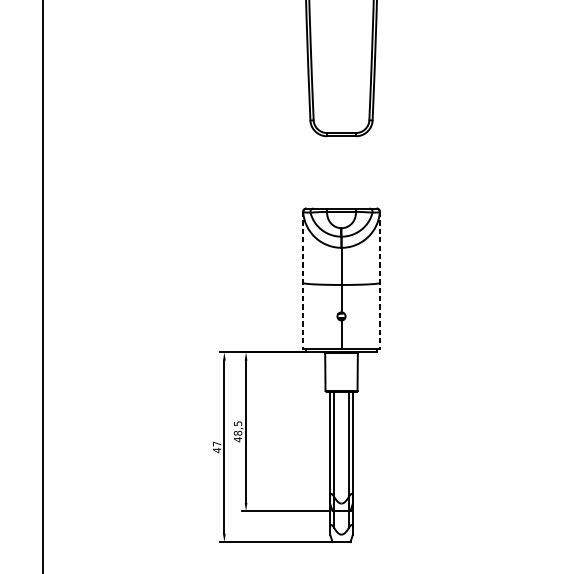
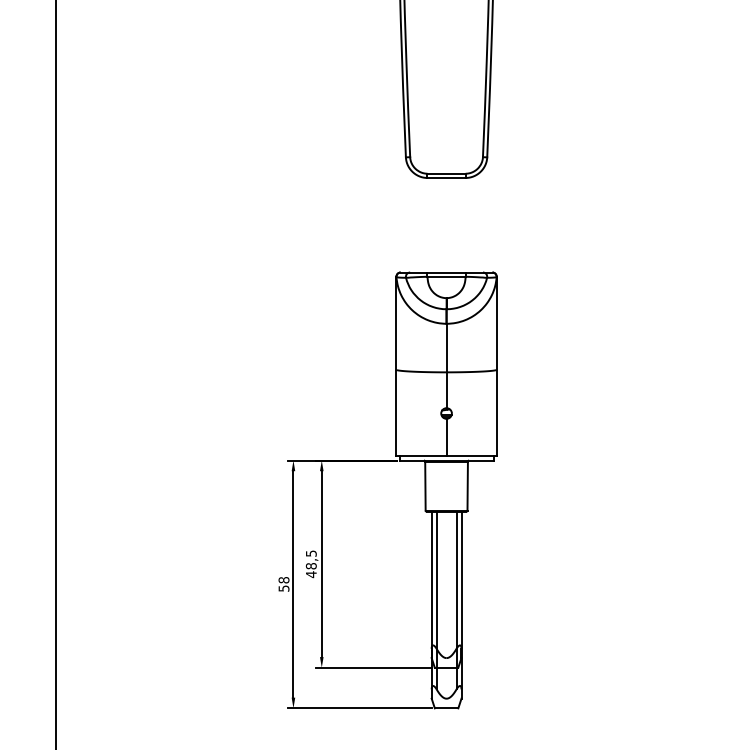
line: (303, 280) -> (396, 366), dashed -> solid
line: (379, 280) -> (496, 366), dashed -> solid
text: (216, 447) -> (283, 584), 47 -> 58

